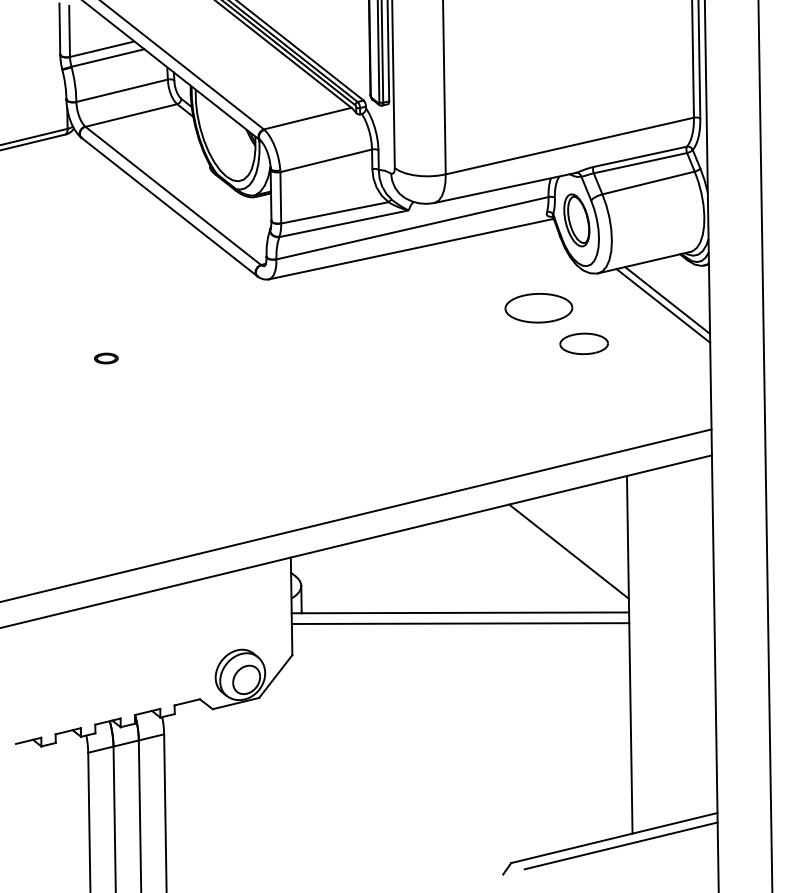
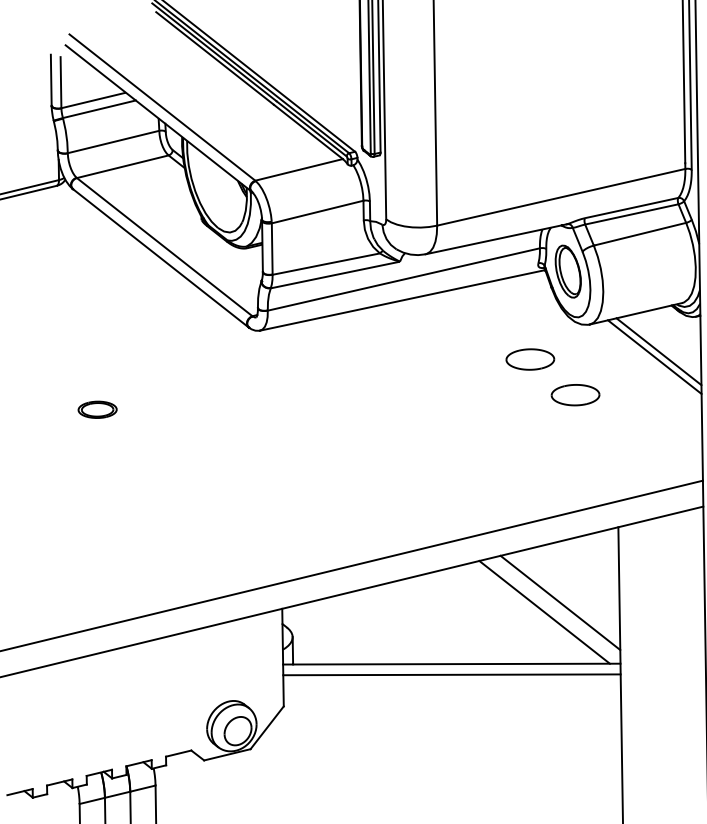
part: (538, 308) -> (529, 359), size x0.71
part: (106, 358) -> (97, 409), size x1.67
line: (552, 560) -> (543, 611), added

